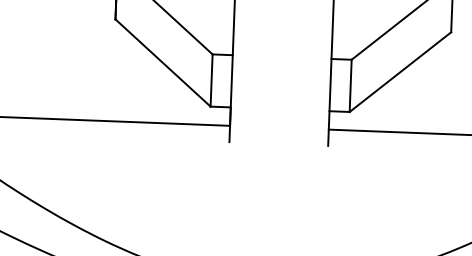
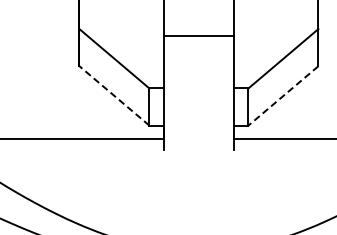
line: (163, 62) -> (114, 95), solid -> dashed
line: (400, 71) -> (283, 95), solid -> dashed

